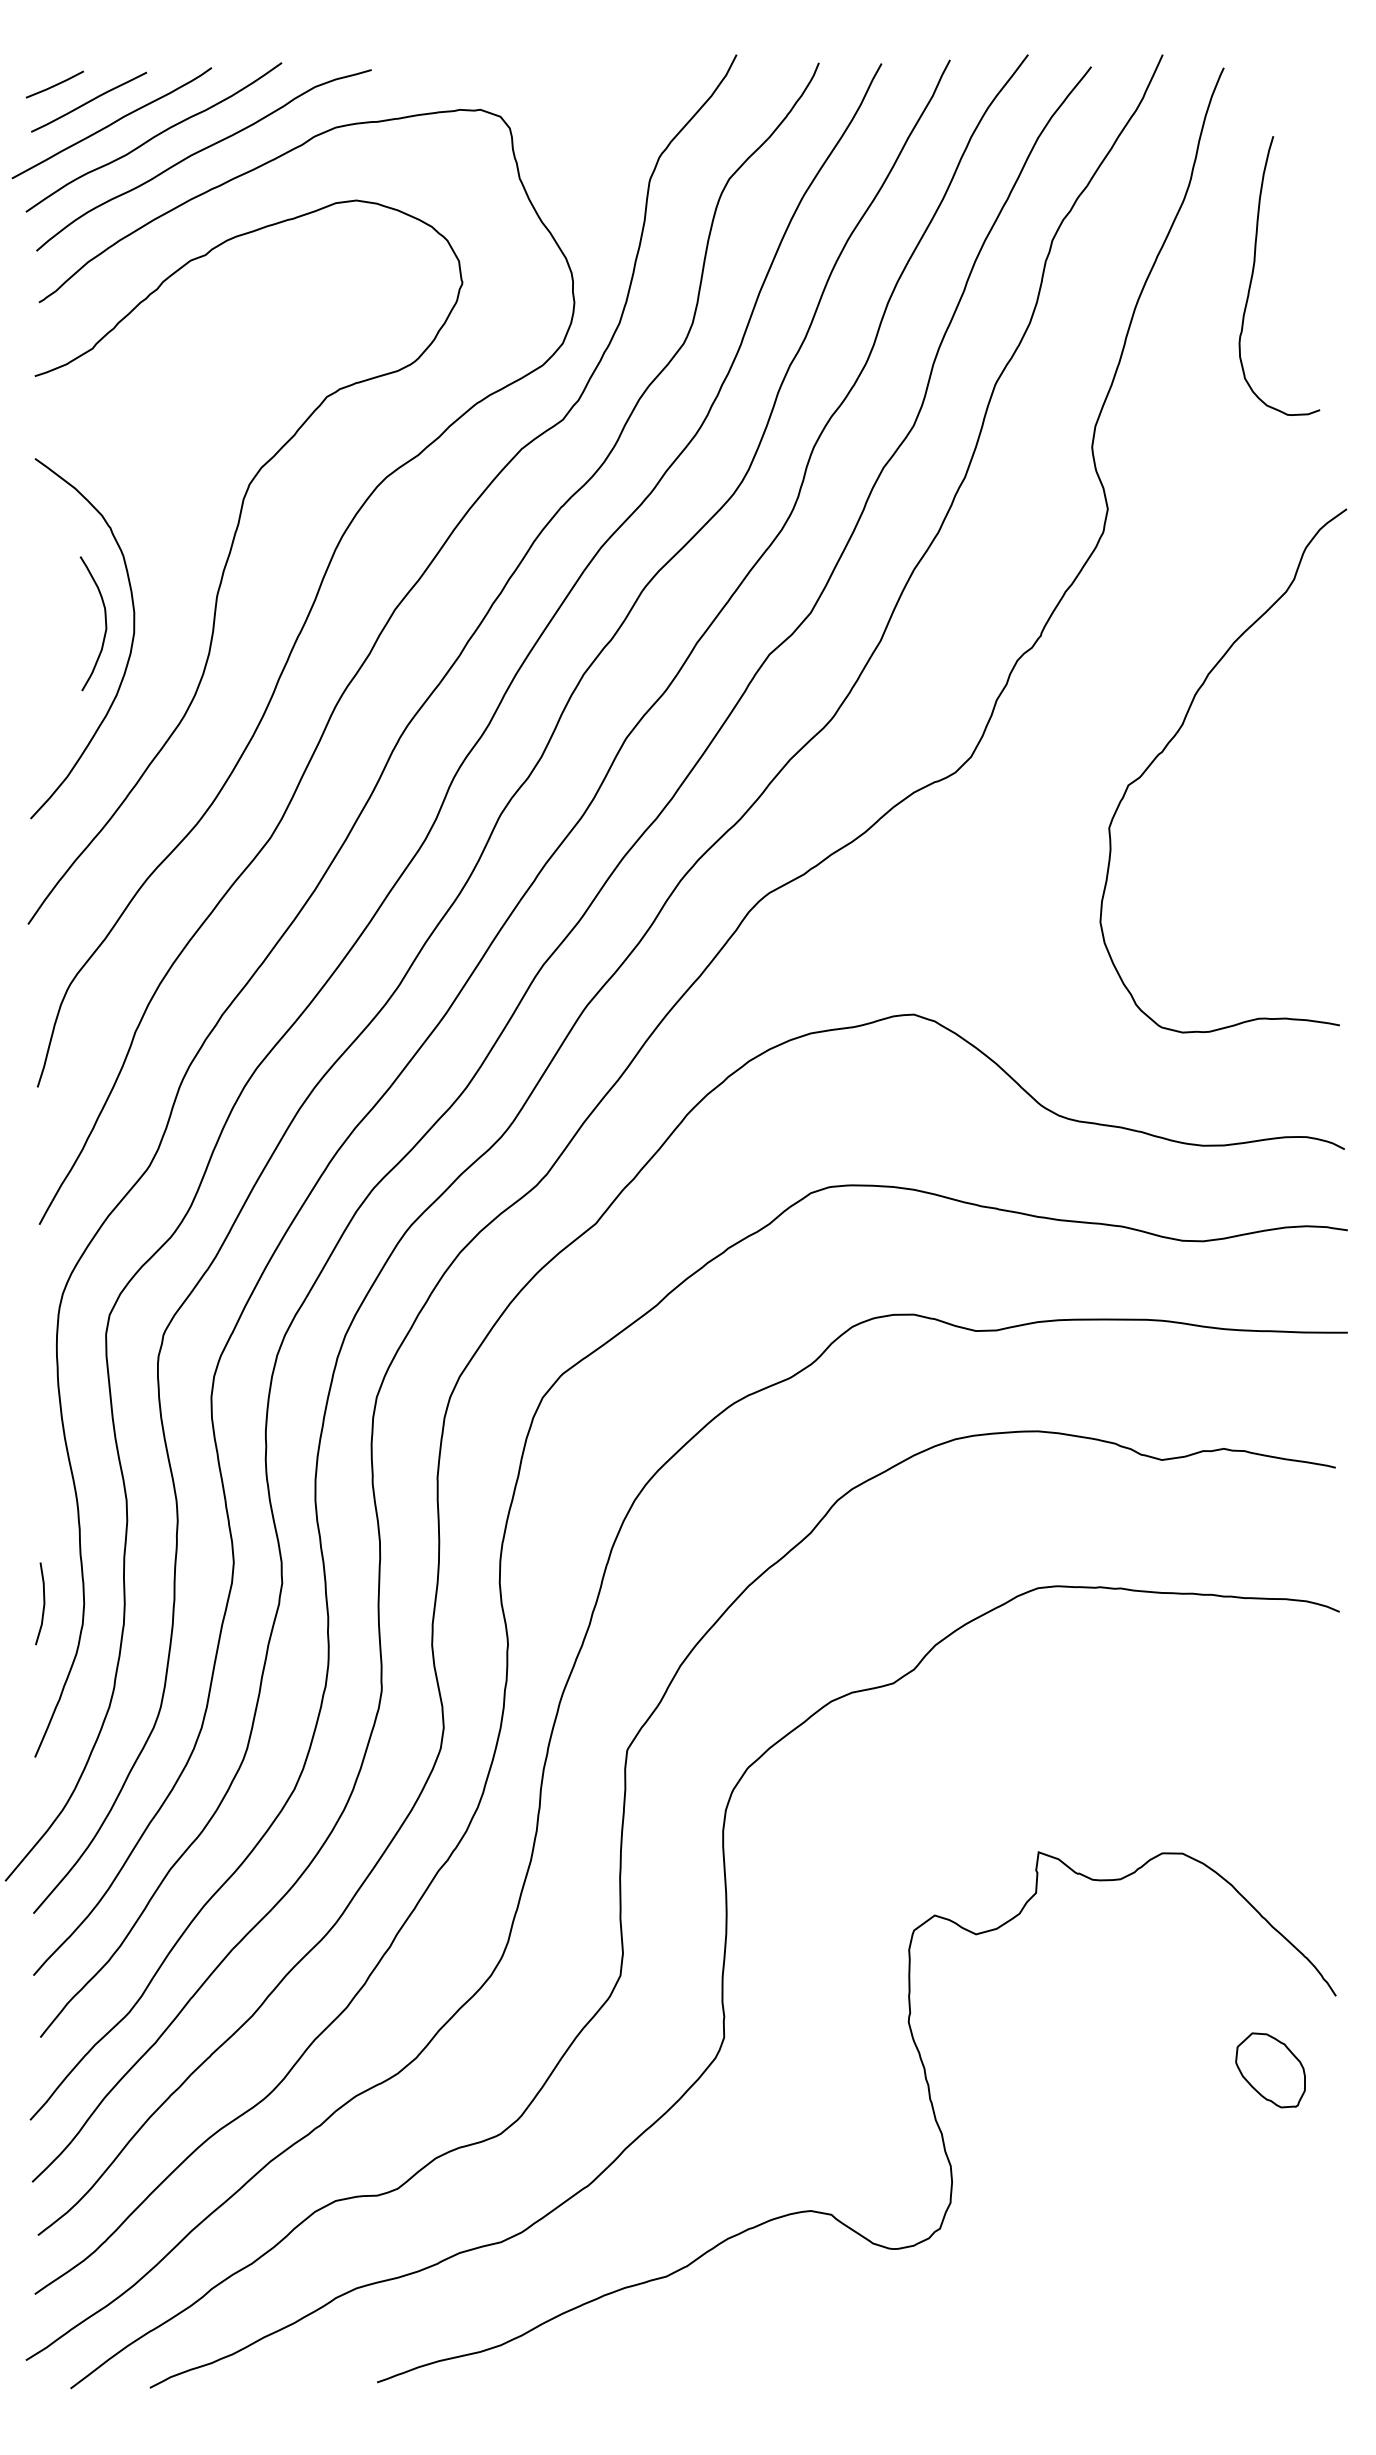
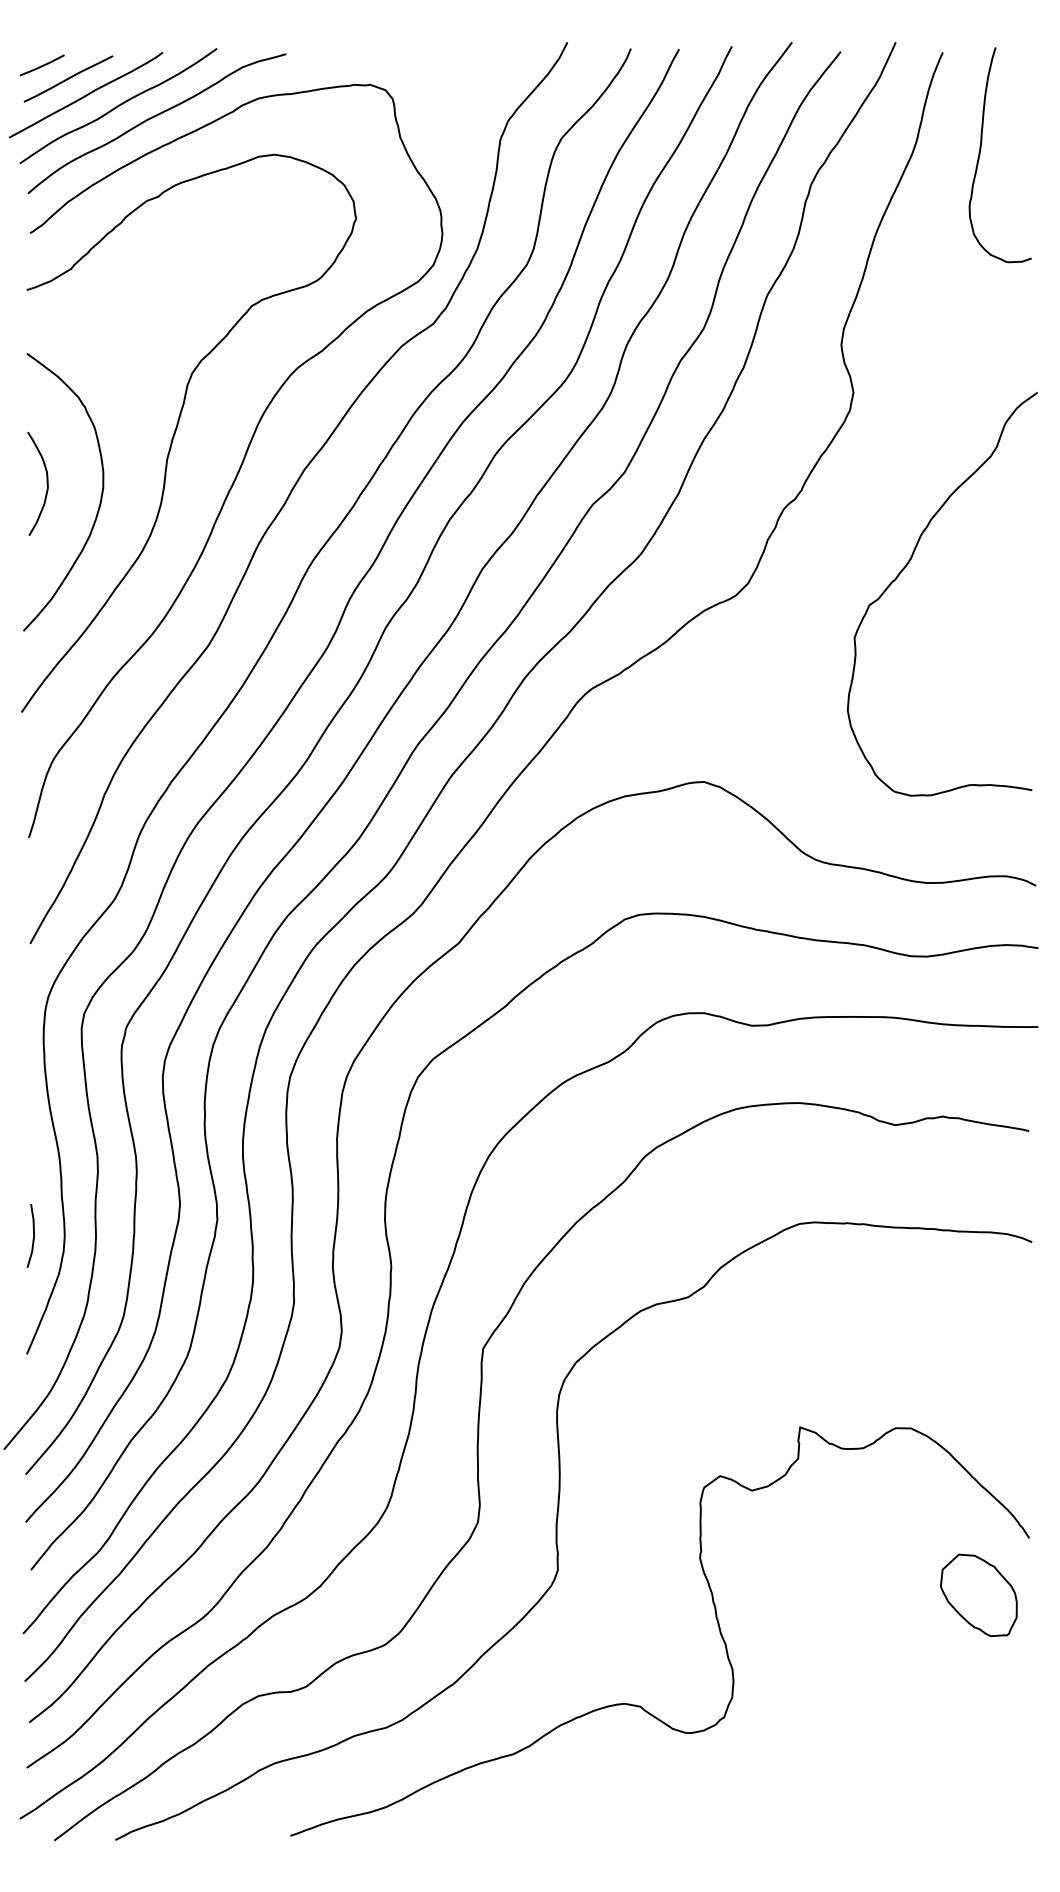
curve: (1254, 269) -> (981, 150), moved
curve: (105, 623) -> (47, 483), moved
part: (1270, 2070) -> (978, 1595), size x1.43

